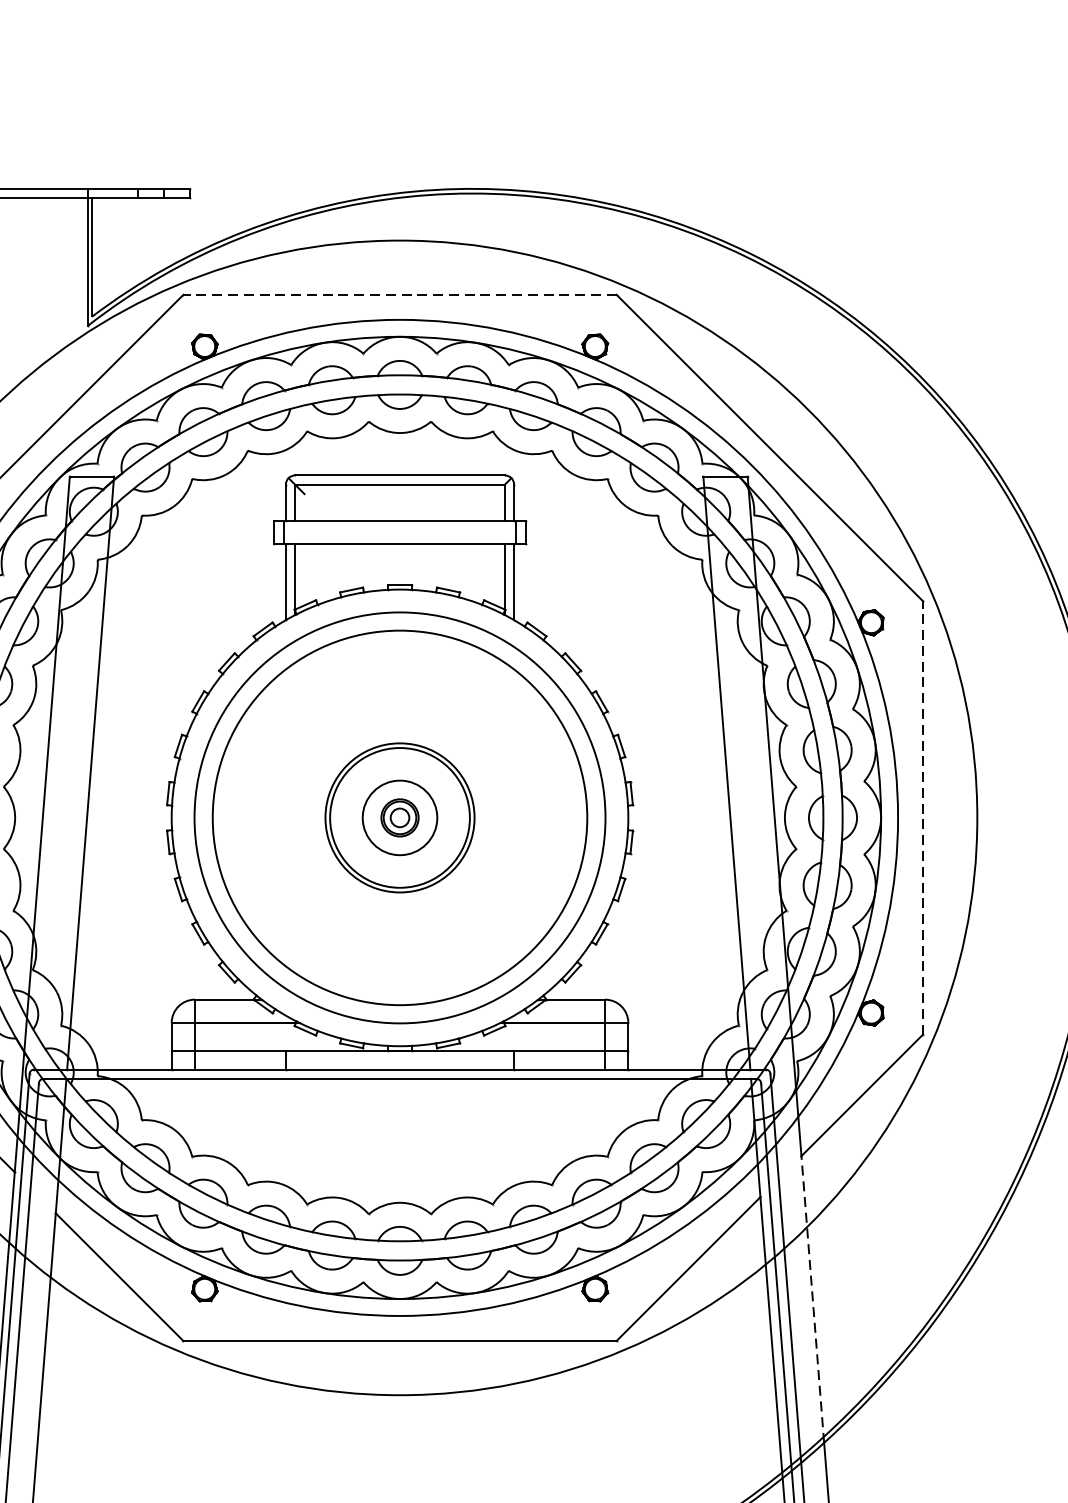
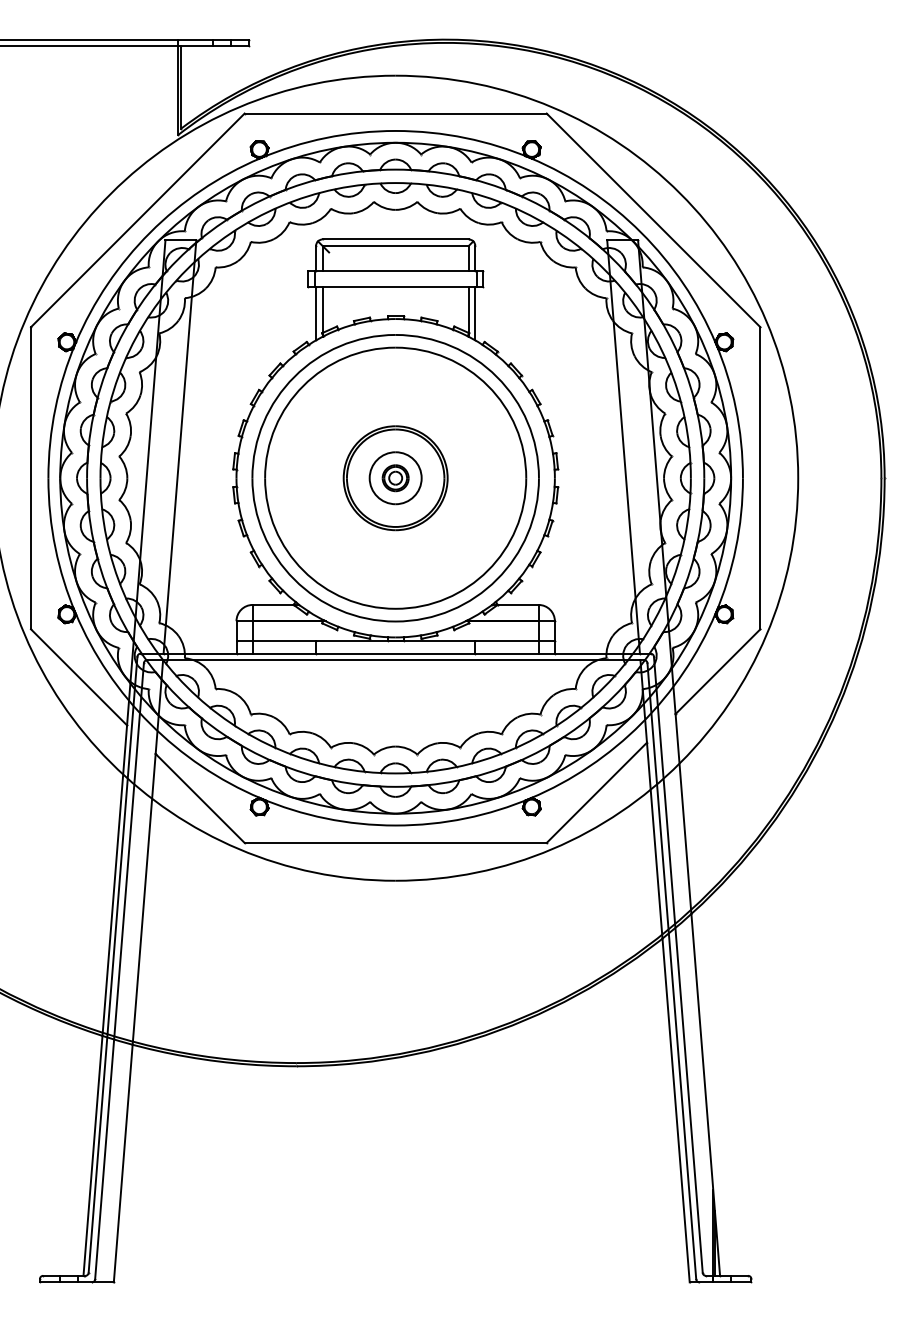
line: (399, 294) -> (395, 113), dashed -> solid
line: (923, 816) -> (760, 477), dashed -> solid
line: (812, 1298) -> (683, 813), dashed -> solid

